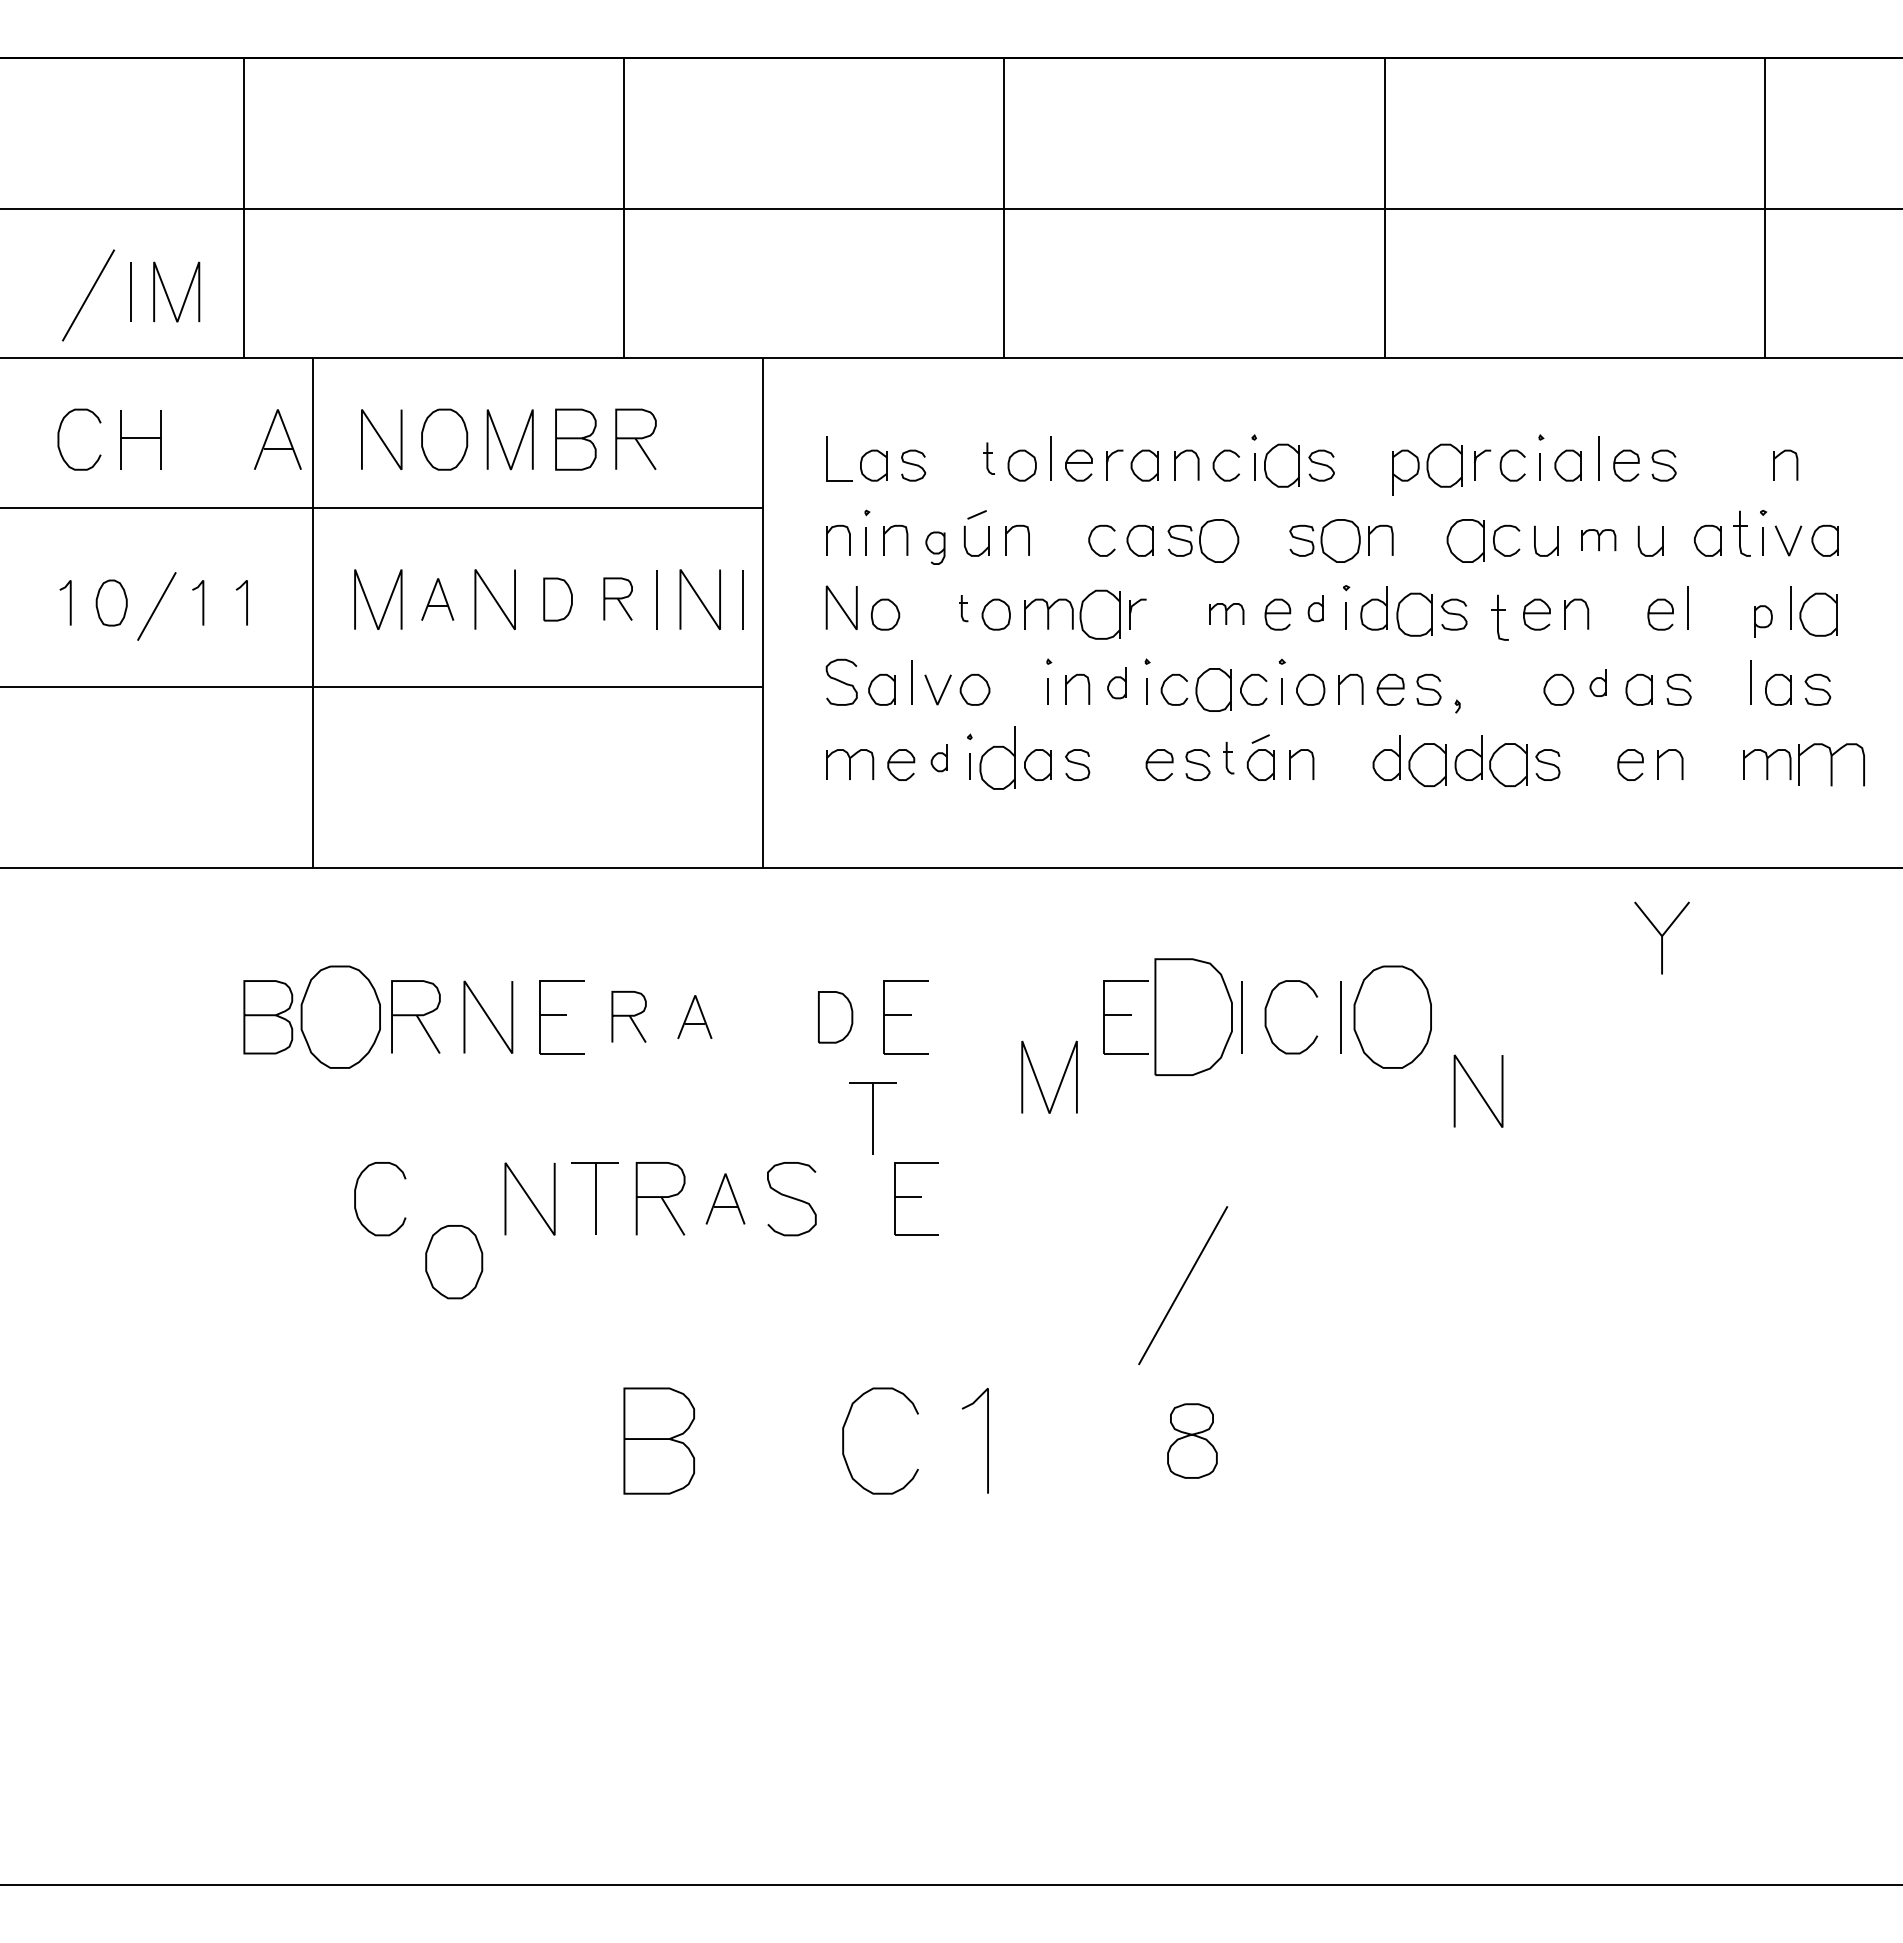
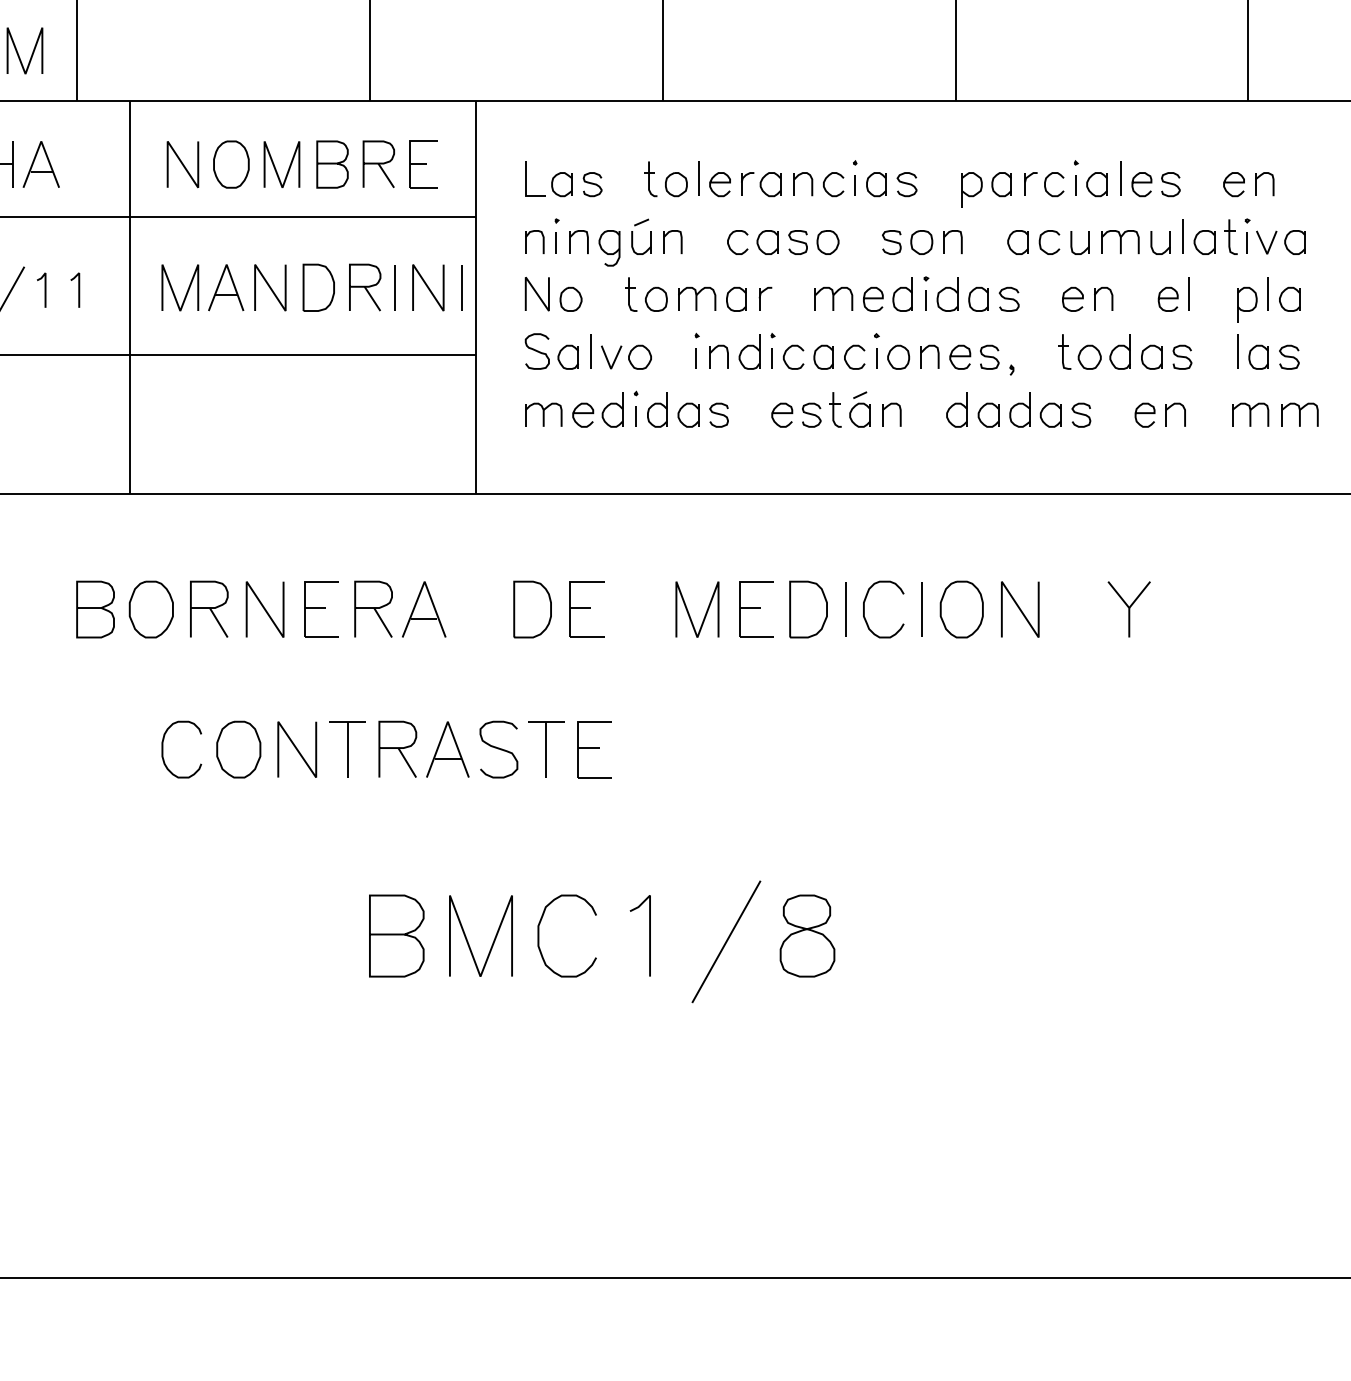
part: (277, 439) -> (41, 164), moved
part: (693, 439) -> (423, 164), added
part: (988, 458) -> (650, 179), size x1.43
curve: (1745, 463) -> (1233, 182), added
part: (1281, 465) -> (876, 184), size x0.71
part: (1444, 465) -> (1001, 184), size x0.71
line: (1679, 533) -> (1182, 236), added
part: (1598, 539) -> (1120, 241), size x1.43
part: (1218, 540) -> (827, 242), size x0.71
part: (1340, 540) -> (921, 242), size x0.71
part: (1465, 540) -> (1017, 242), size x0.71
part: (935, 547) -> (609, 247), size x1.43
part: (617, 598) -> (364, 286), size x1.43
part: (437, 599) -> (225, 287), size x1.43
part: (557, 599) -> (318, 287), size x1.43
part: (963, 608) -> (631, 294), size x1.67
part: (1315, 608) -> (902, 294), size x1.67
part: (1226, 613) -> (833, 298), size x1.43
part: (1099, 614) -> (735, 299), size x0.62
part: (1414, 614) -> (978, 299), size x0.71
part: (1818, 614) -> (1289, 299), size x0.71
part: (1499, 617) -> (1064, 351), moved
part: (1763, 621) -> (1247, 304), size x1.43
part: (1116, 682) -> (749, 351), size x1.43
part: (1597, 682) -> (1119, 351), size x1.67
part: (1213, 689) -> (823, 357), size x0.71
part: (939, 757) -> (612, 409), size x1.67
part: (997, 757) -> (657, 409), size x0.71
part: (1228, 757) -> (835, 409), size x1.43
part: (1427, 764) -> (988, 414), size x0.71
part: (1507, 764) -> (1050, 414), size x0.71
part: (1831, 764) -> (1299, 414), size x0.71
part: (1661, 937) -> (1128, 608), moved
part: (628, 1016) -> (373, 608), size x1.43
part: (694, 1016) -> (423, 608), size x1.67
part: (340, 1017) -> (151, 609), size x0.71
part: (835, 1017) -> (532, 609), size x1.43
part: (1193, 1017) -> (808, 609), size x0.62
part: (1392, 1017) -> (961, 609), size x0.71
curve: (1038, 1080) -> (688, 612), moved
curve: (1478, 1090) -> (1020, 608), moved
part: (872, 1118) -> (545, 749), moved
part: (725, 1198) -> (447, 749), size x1.43
part: (454, 1262) -> (239, 749), moved
line: (1183, 1285) -> (726, 941), moved
part: (1192, 1440) -> (807, 935), size x1.43
curve: (785, 1445) -> (494, 939), added

